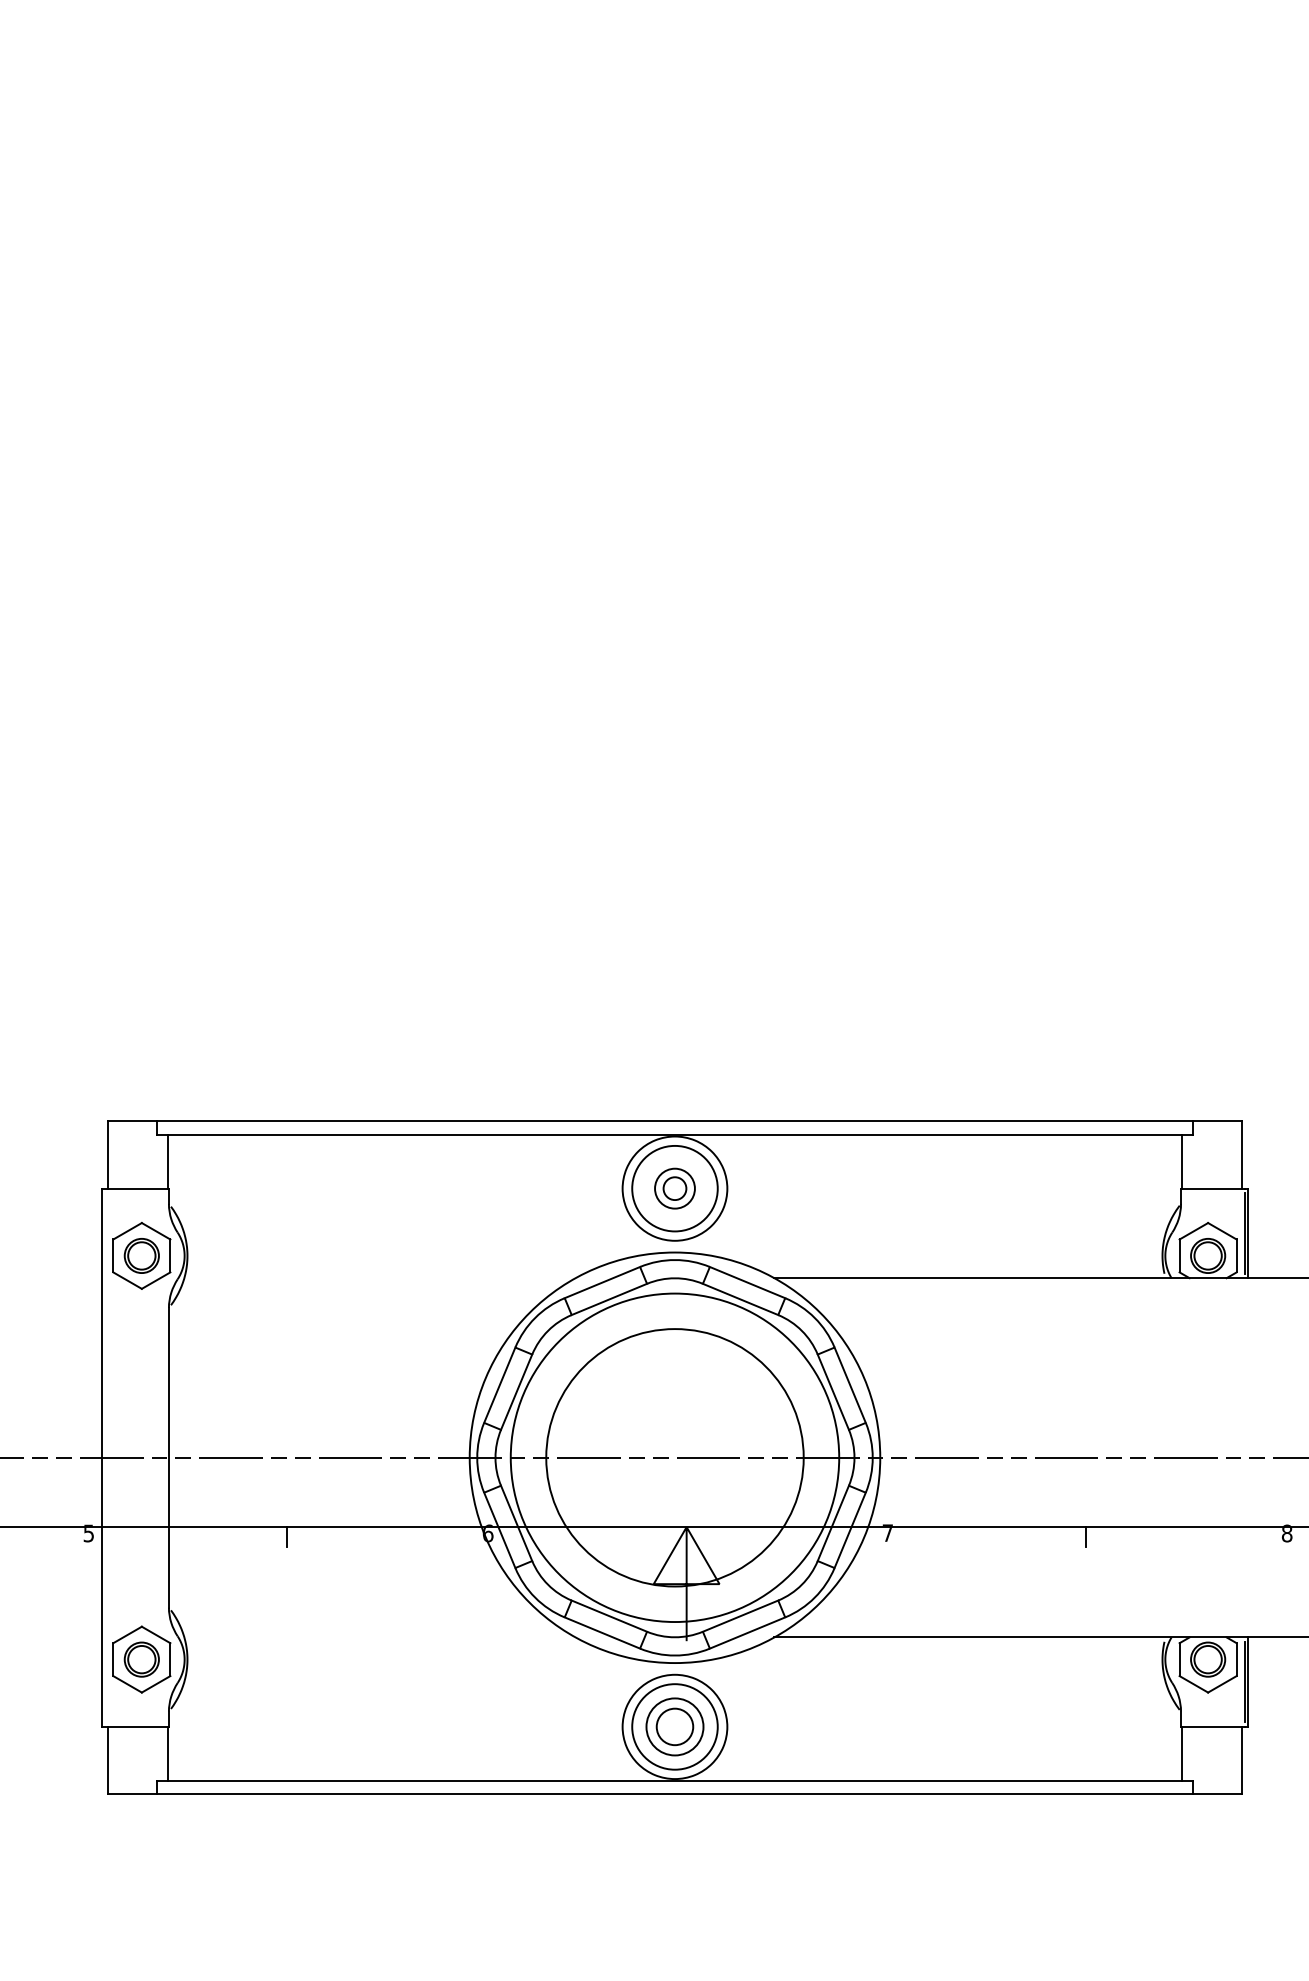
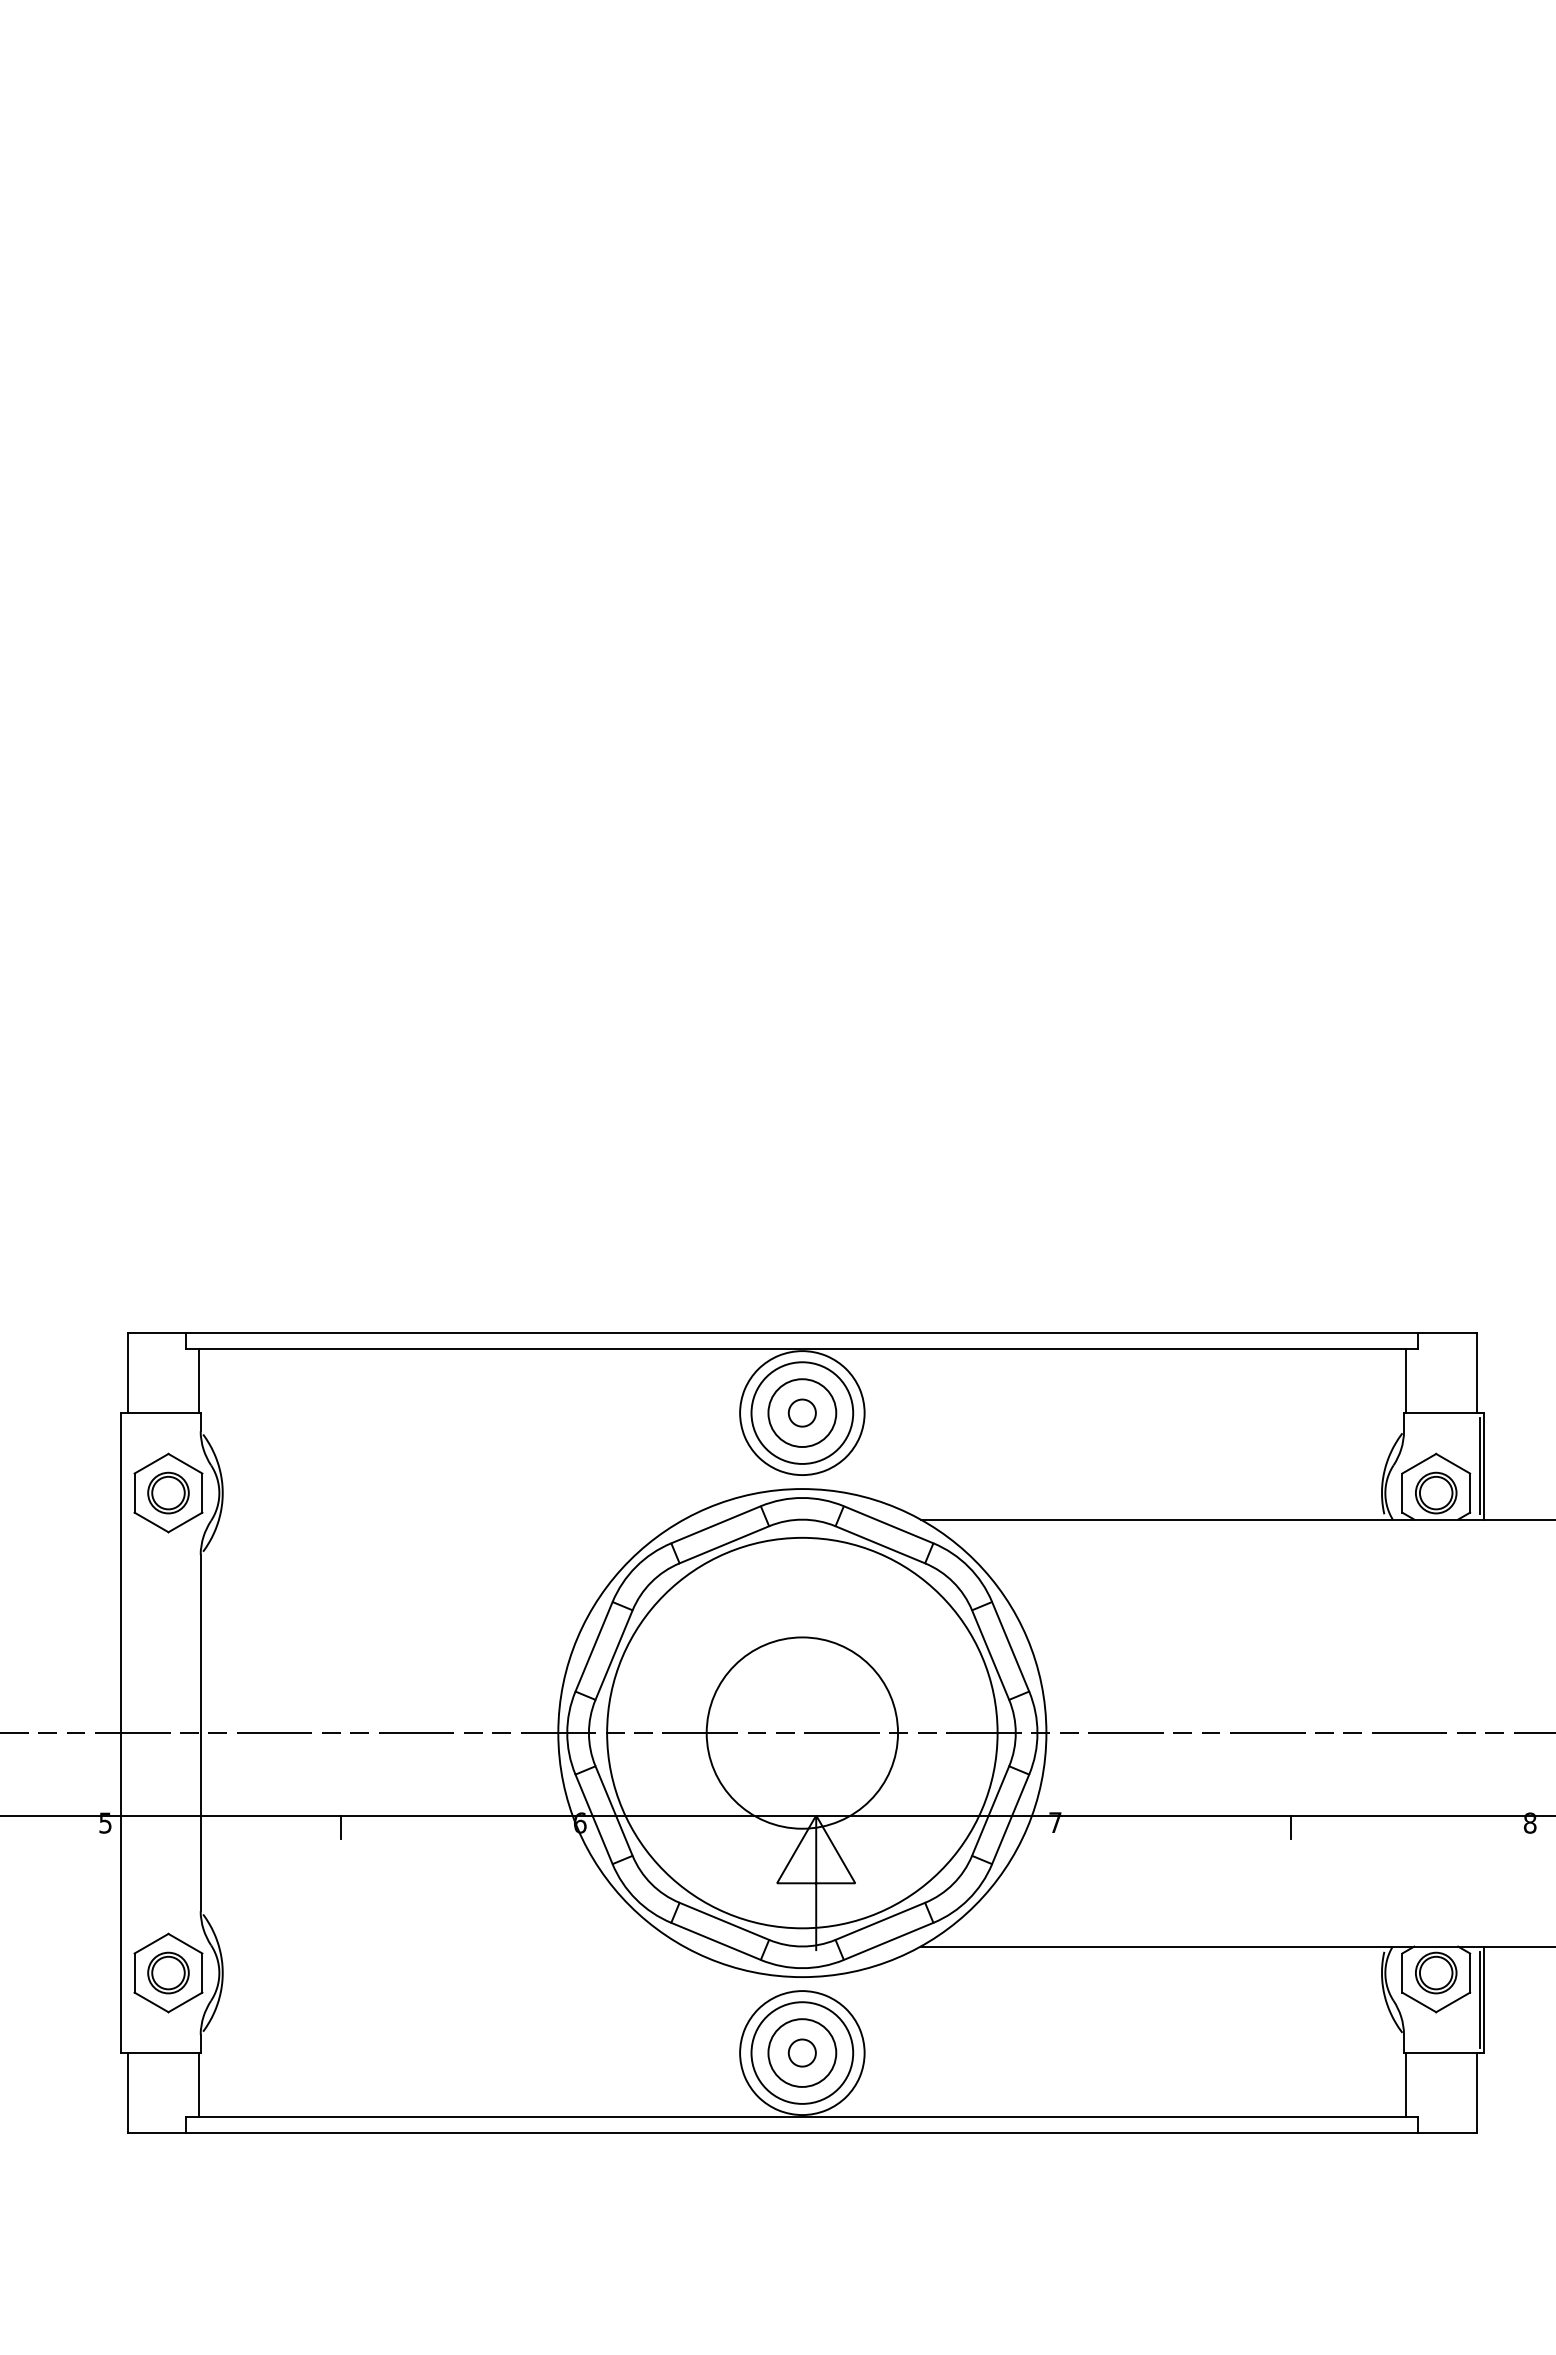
circle: (675, 1188) -> (802, 1413), size x1.43
circle: (675, 1457) -> (802, 1732), size x0.62
circle: (674, 1726) -> (801, 2052), size x0.62

